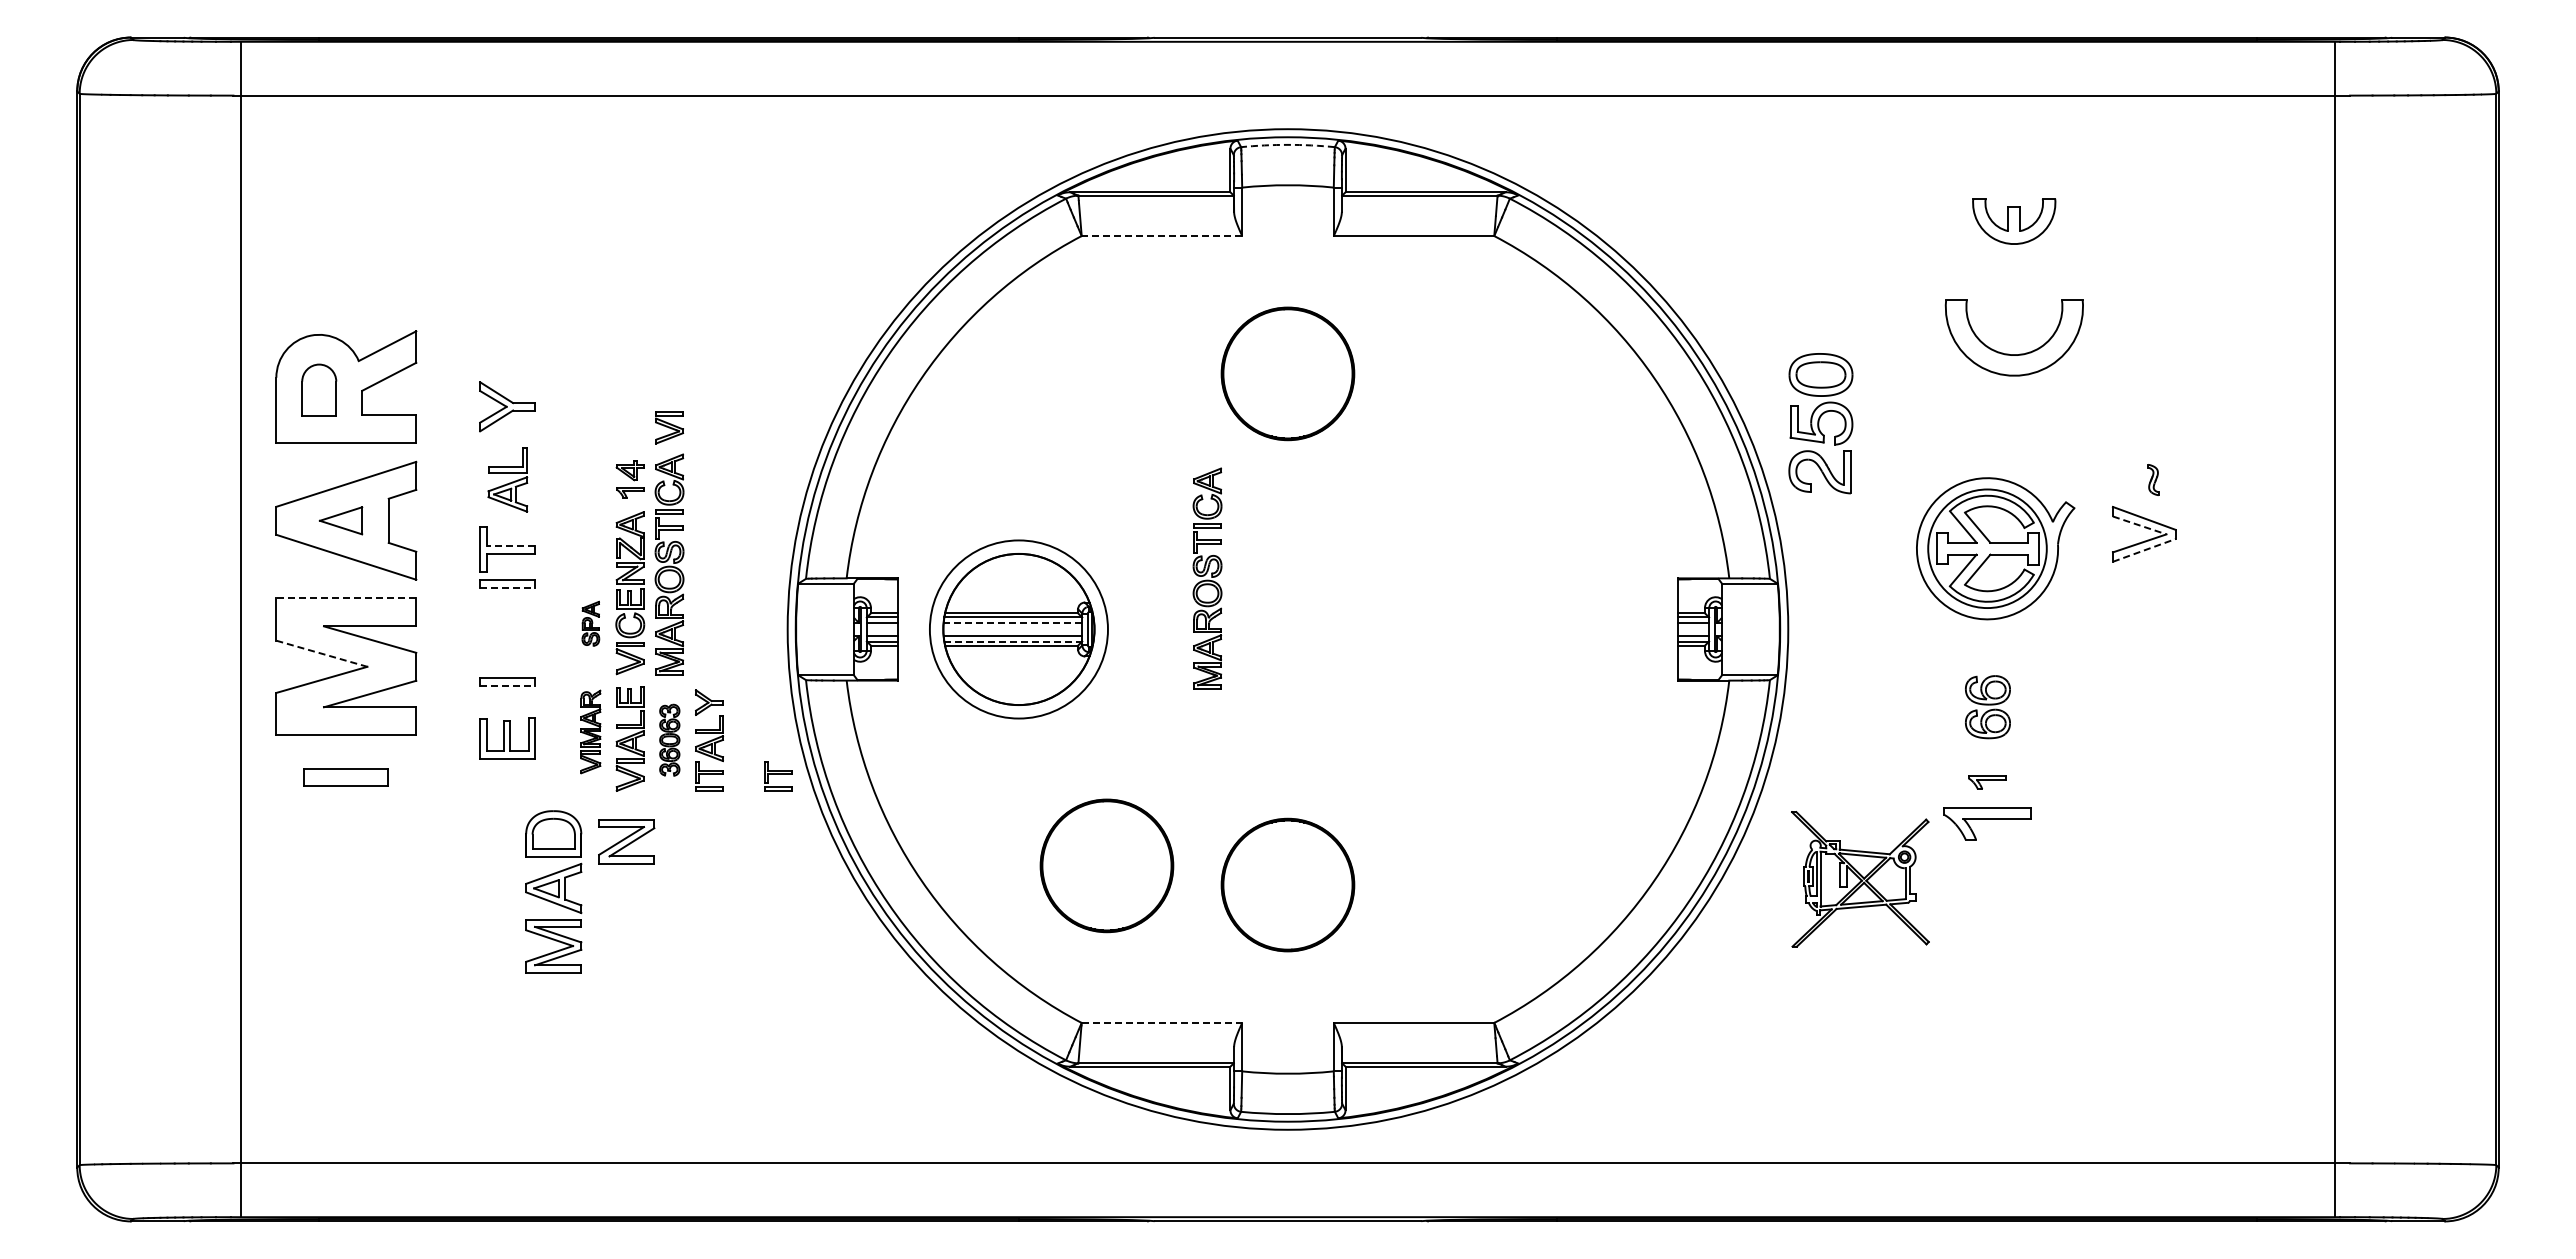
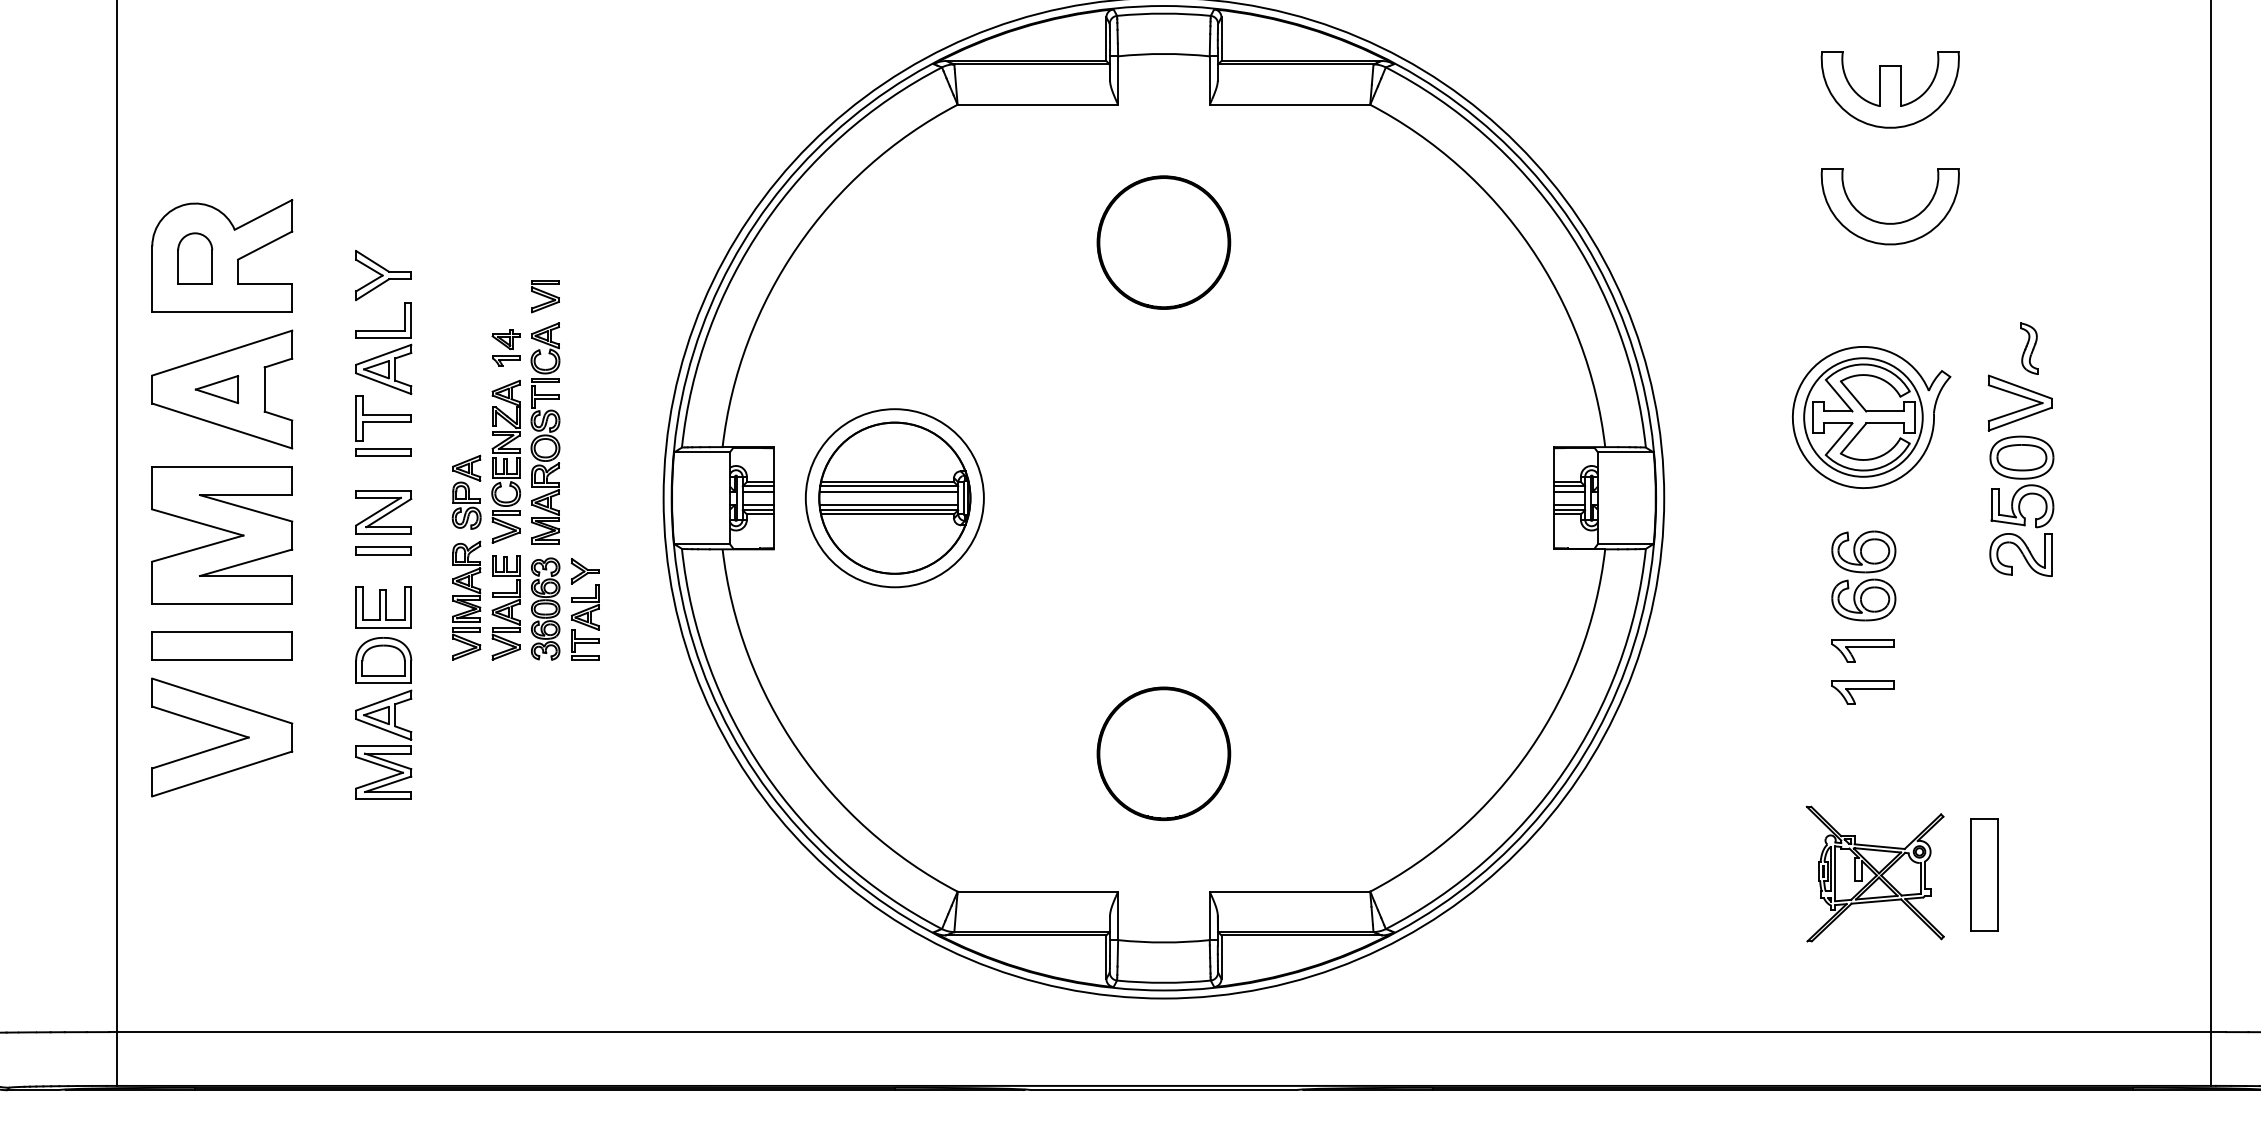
arc: (1287, 144) -> (1163, 13), dashed -> solid
part: (2013, 221) -> (1889, 90), size x1.67
line: (1161, 236) -> (1037, 105), dashed -> solid
part: (1820, 423) -> (2021, 506), moved
part: (507, 479) -> (383, 348), size x1.43
part: (2153, 479) -> (2029, 348), size x1.67
line: (2140, 525) -> (2016, 394), dashed -> solid
line: (510, 546) -> (386, 415), dashed -> solid
line: (2144, 550) -> (2020, 419), dashed -> solid
part: (1207, 578) -> (1083, 447), removed
line: (507, 587) -> (383, 456), dashed -> solid
line: (346, 598) -> (222, 467), dashed -> solid
line: (1012, 622) -> (888, 491), dashed -> solid
part: (590, 623) -> (466, 492), size x1.67
line: (1013, 641) -> (889, 510), dashed -> solid
line: (322, 653) -> (198, 522), dashed -> solid
line: (507, 685) -> (383, 554), dashed -> solid
part: (1987, 706) -> (1863, 575), size x1.43
part: (590, 731) -> (466, 600), size x1.43
part: (669, 739) -> (545, 608), size x1.43
part: (345, 776) -> (221, 645), size x1.67
part: (778, 776) -> (654, 645), removed
part: (1986, 782) -> (1862, 651), size x1.67
part: (1986, 823) -> (1862, 692), size x0.71
part: (626, 841) -> (383, 512), moved
part: (349, 862) -> (225, 731), added
part: (1106, 865) -> (982, 734), removed
part: (1860, 879) -> (1875, 874), moved
part: (553, 891) -> (383, 718), moved
part: (2108, 1006) -> (1984, 875), added
line: (1162, 1022) -> (1038, 891), dashed -> solid

